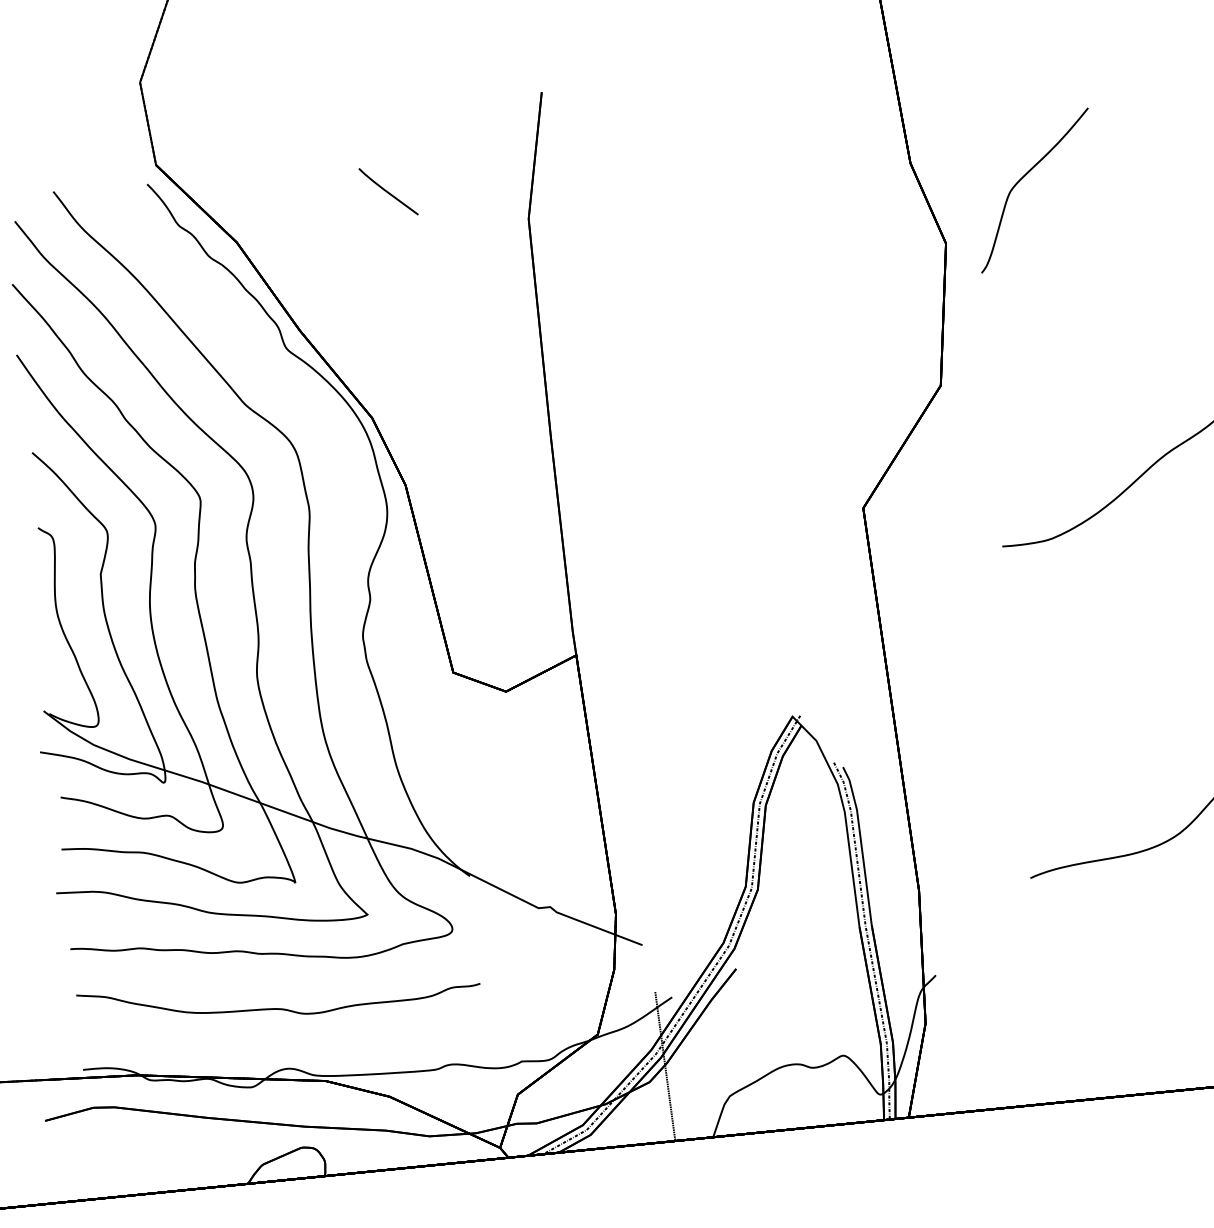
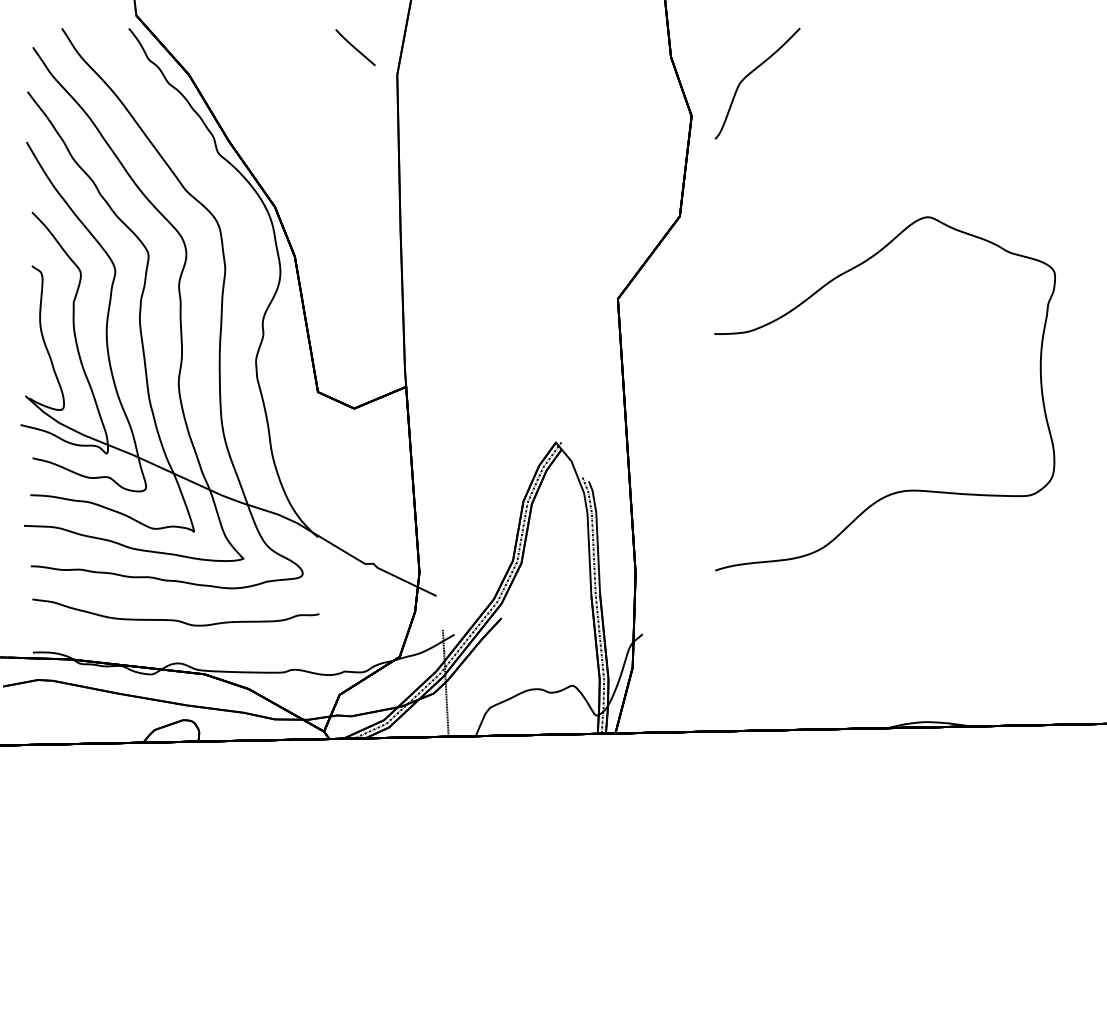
part: (388, 191) -> (355, 47), moved

